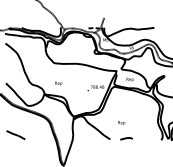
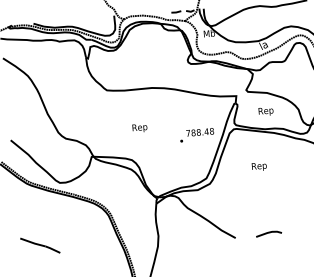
text: (58, 83) -> (139, 127), moved
text: (121, 122) -> (258, 165), moved

